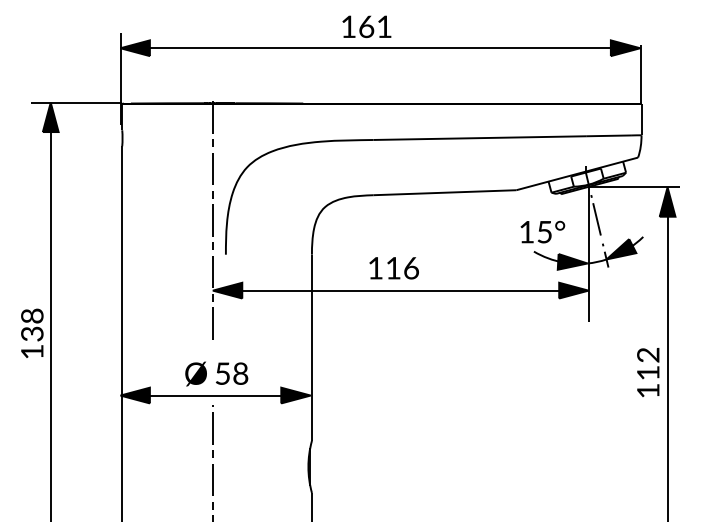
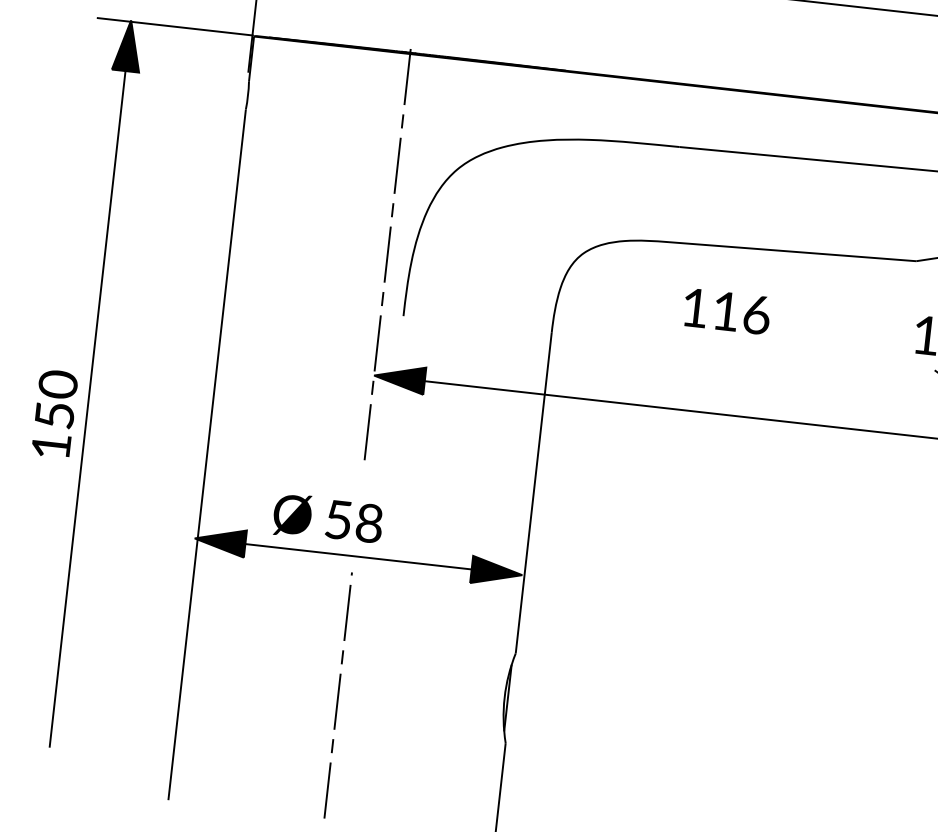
text: (393, 268) -> (725, 311), moved
text: (32, 324) -> (56, 399), 138 -> 150
text: (216, 373) -> (327, 518), moved

